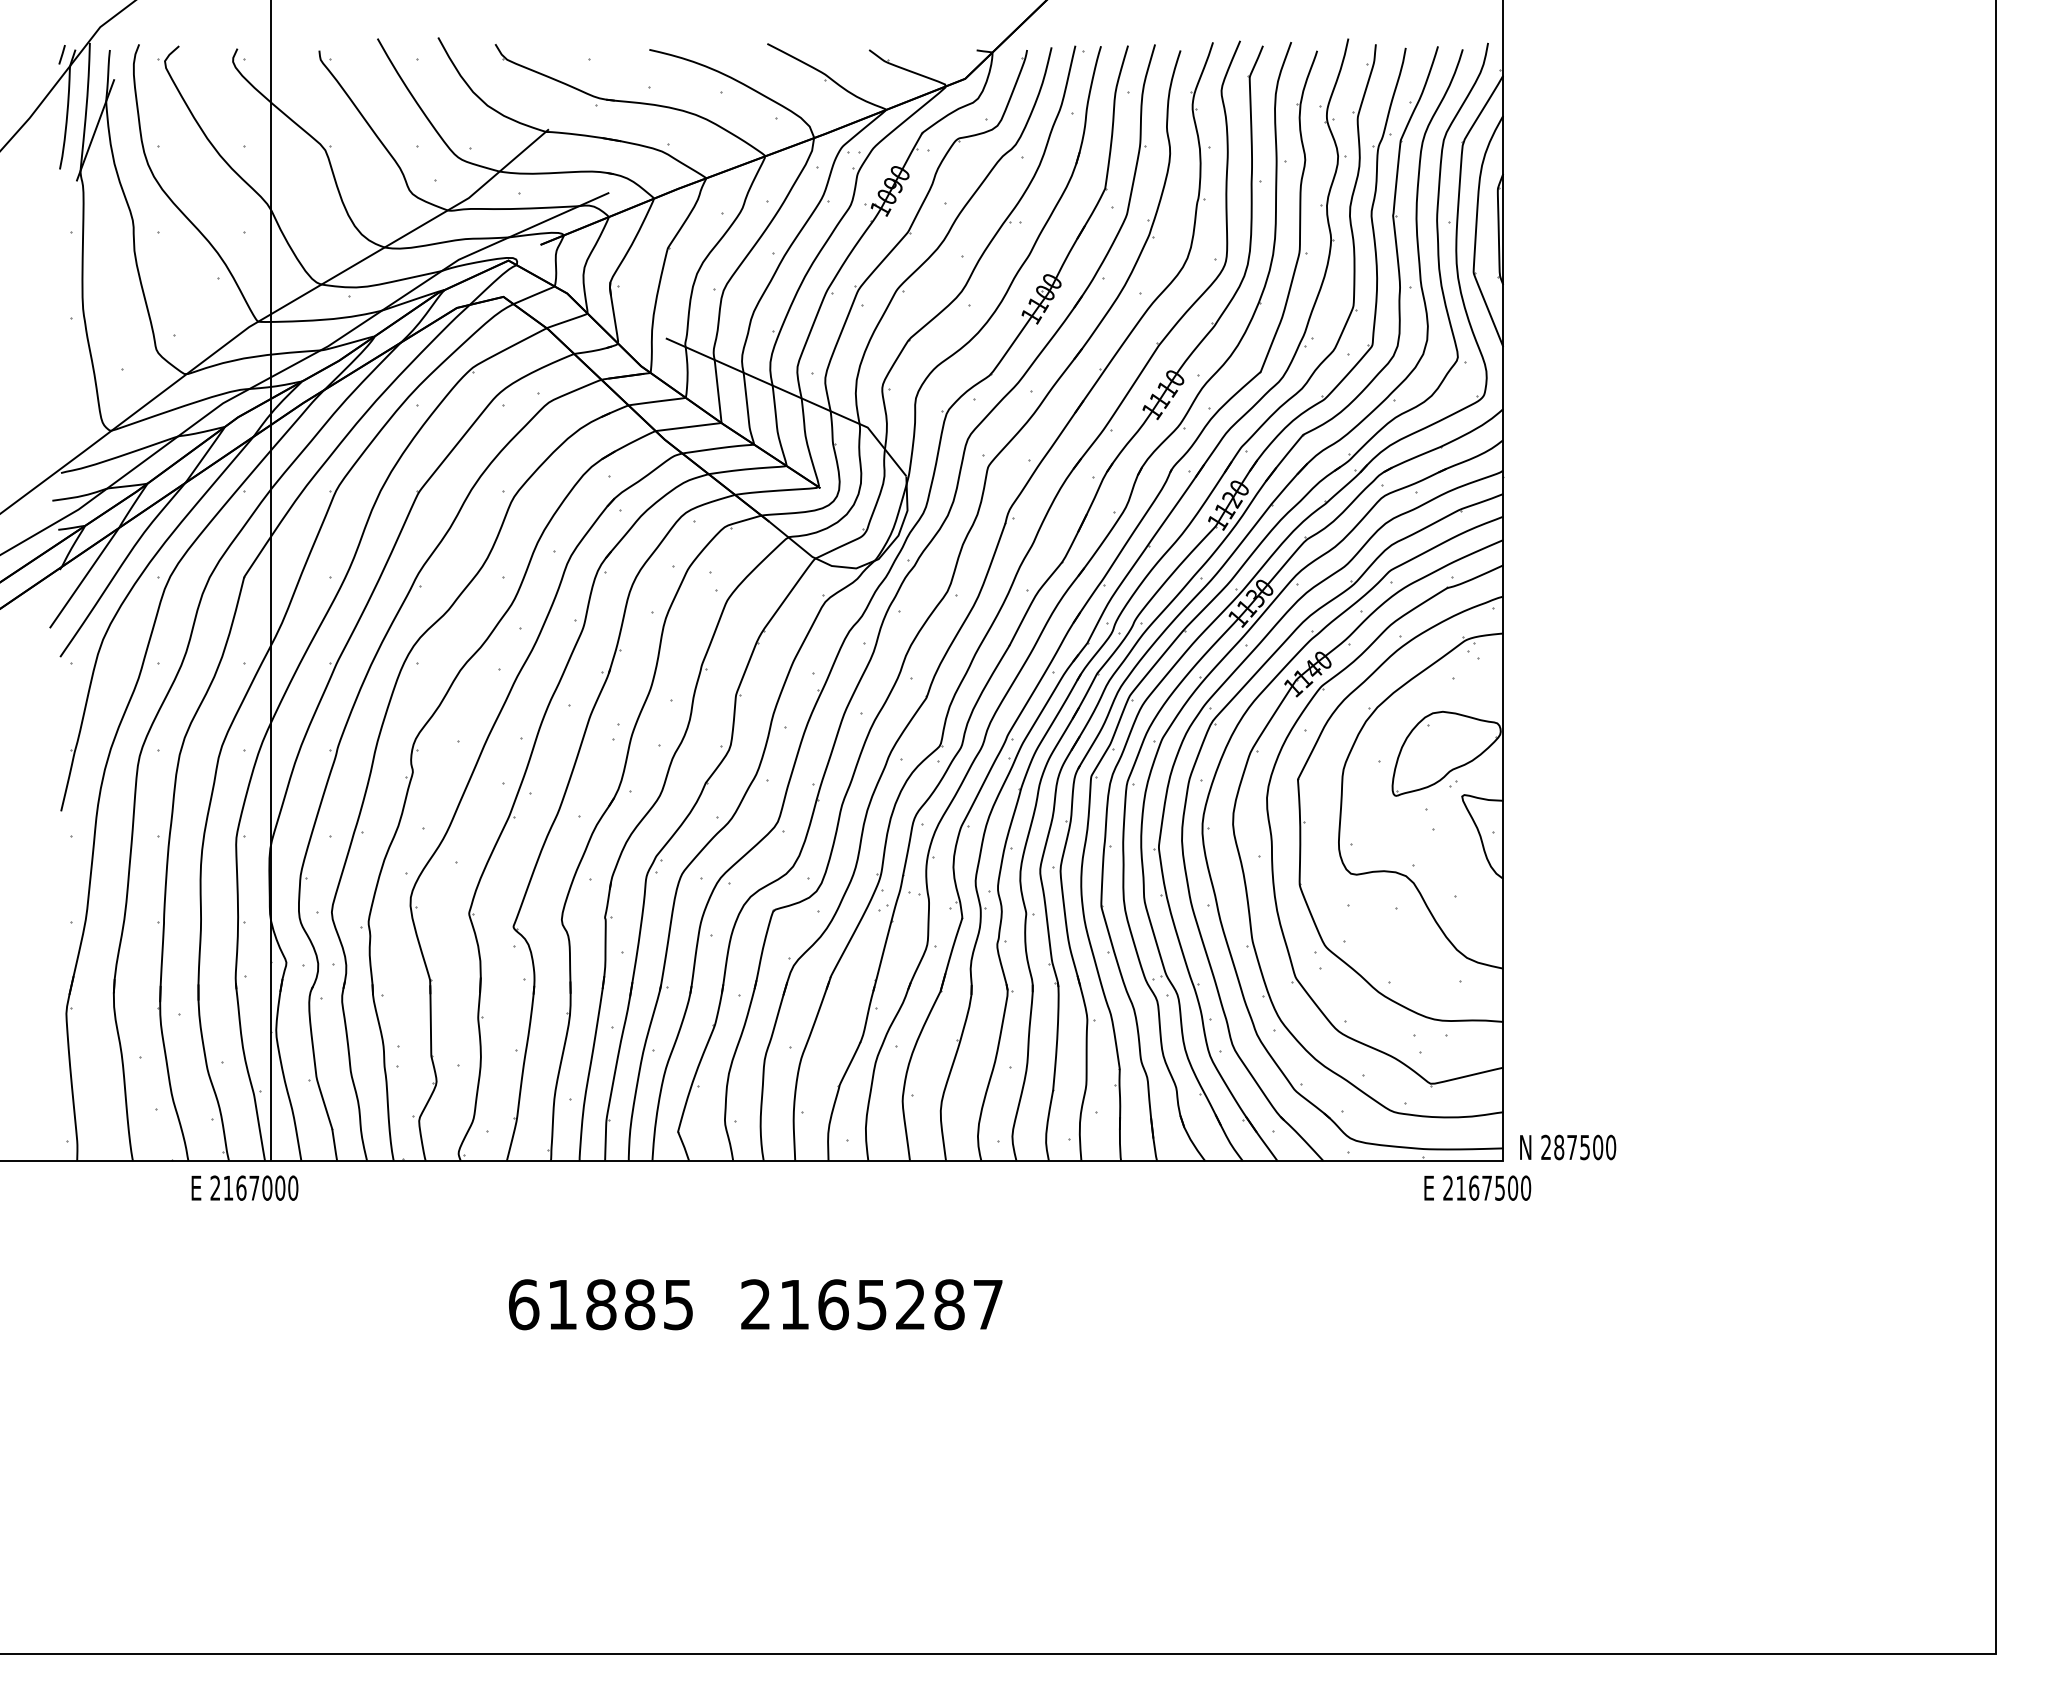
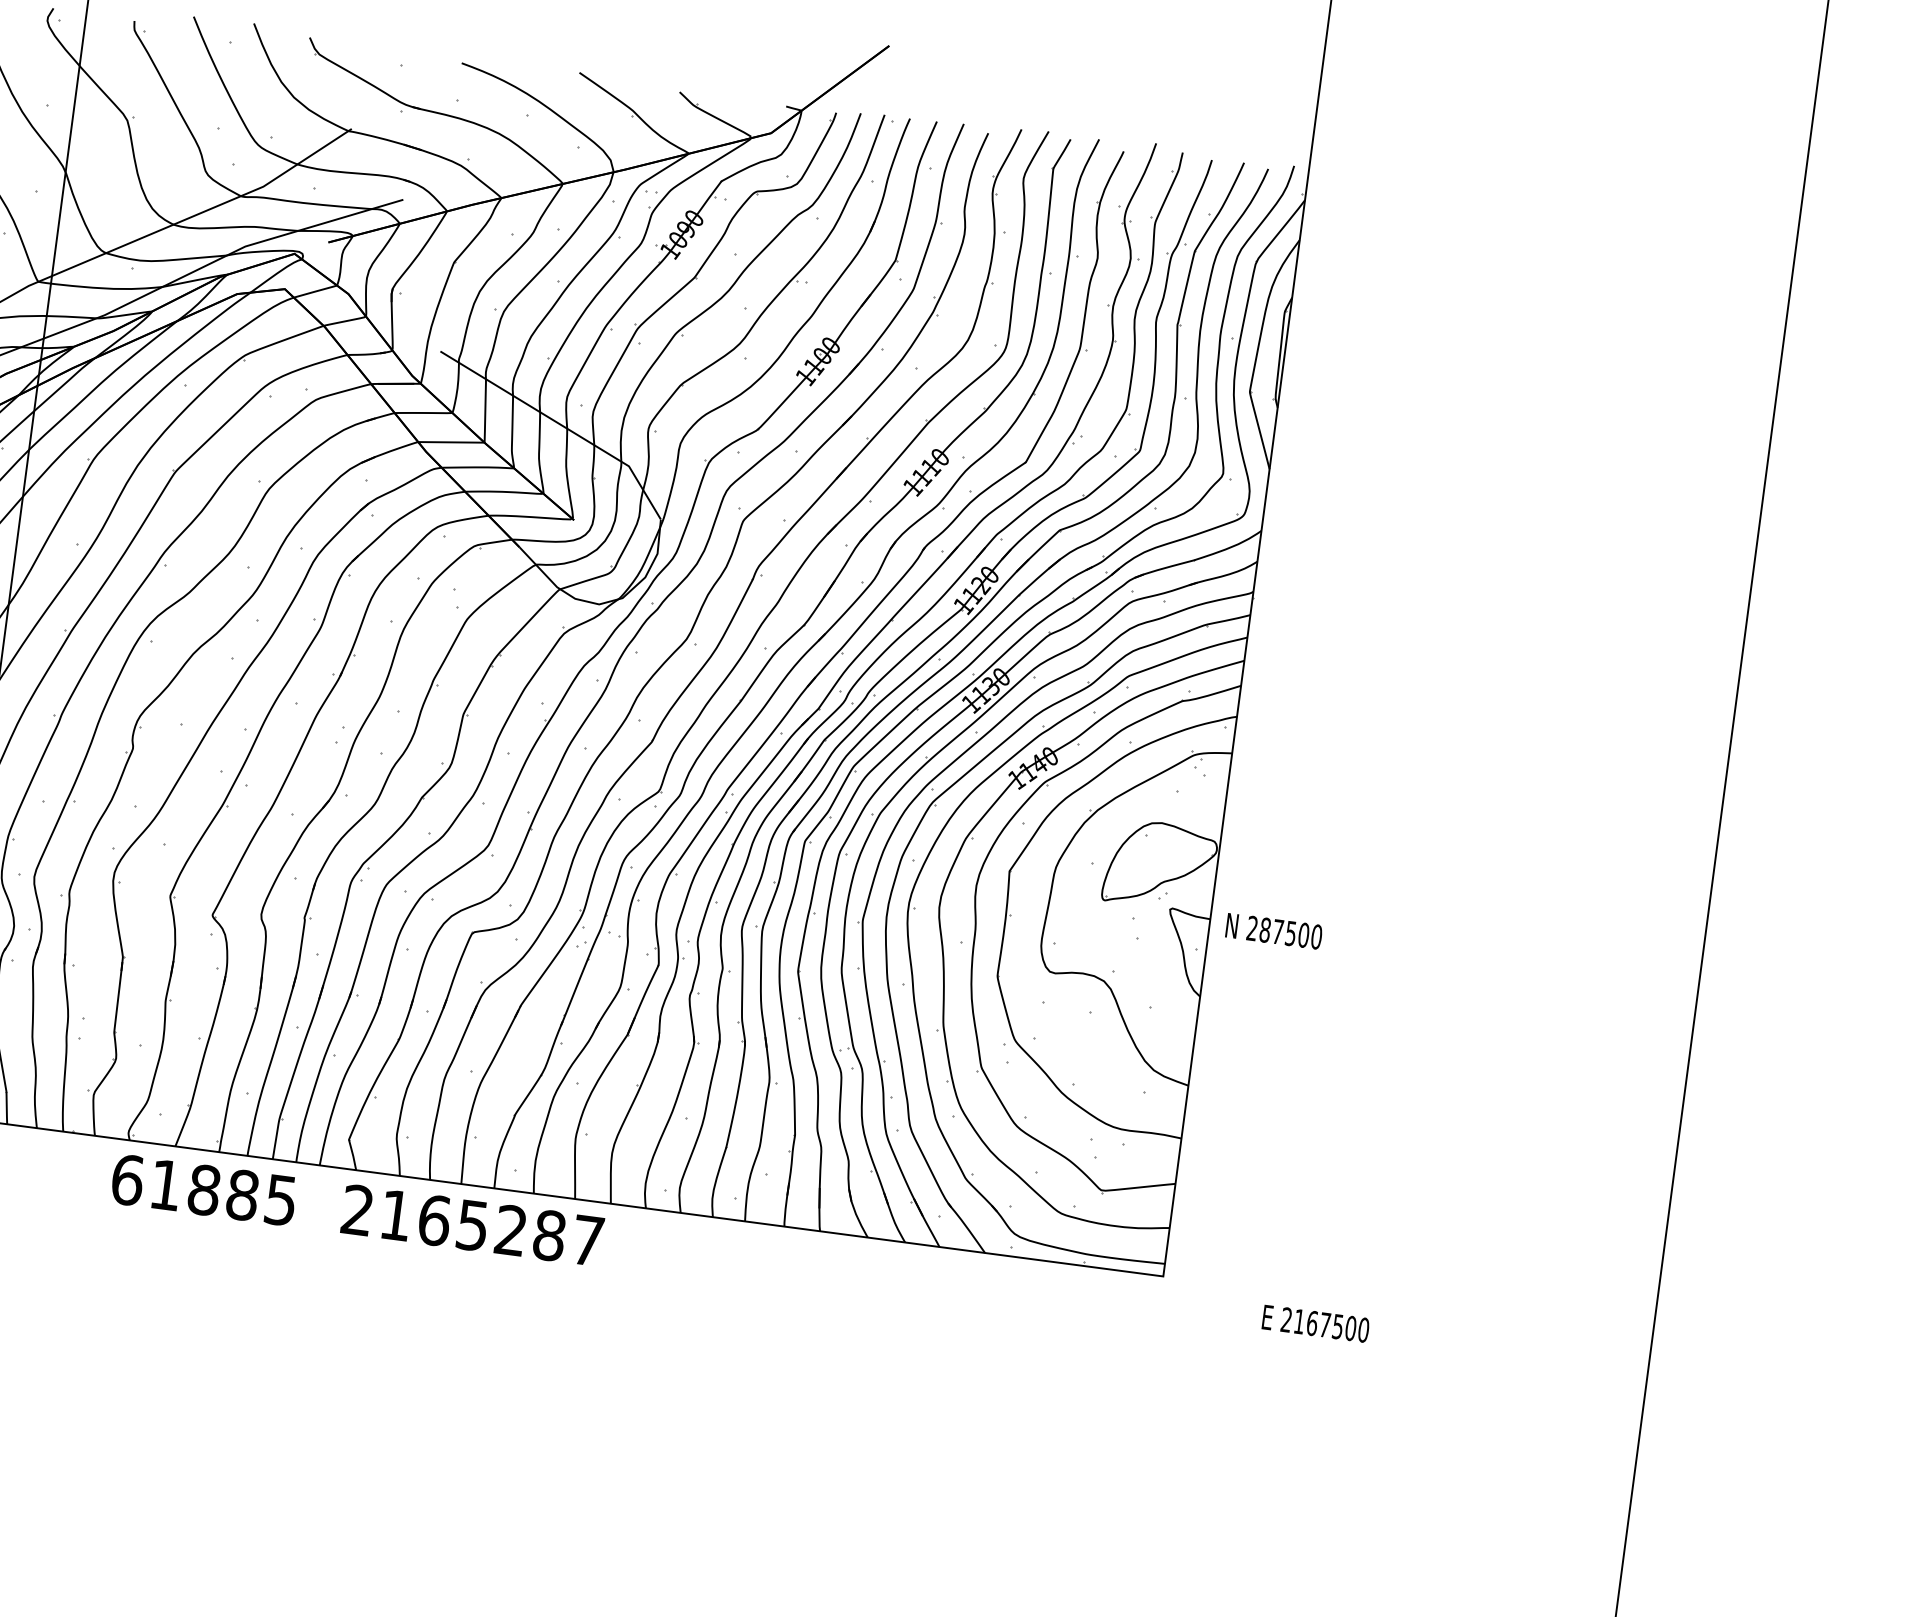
text: (1568, 1147) -> (1274, 931), moved
text: (1477, 1187) -> (1315, 1323), moved
text: (755, 1304) -> (357, 1210), moved

